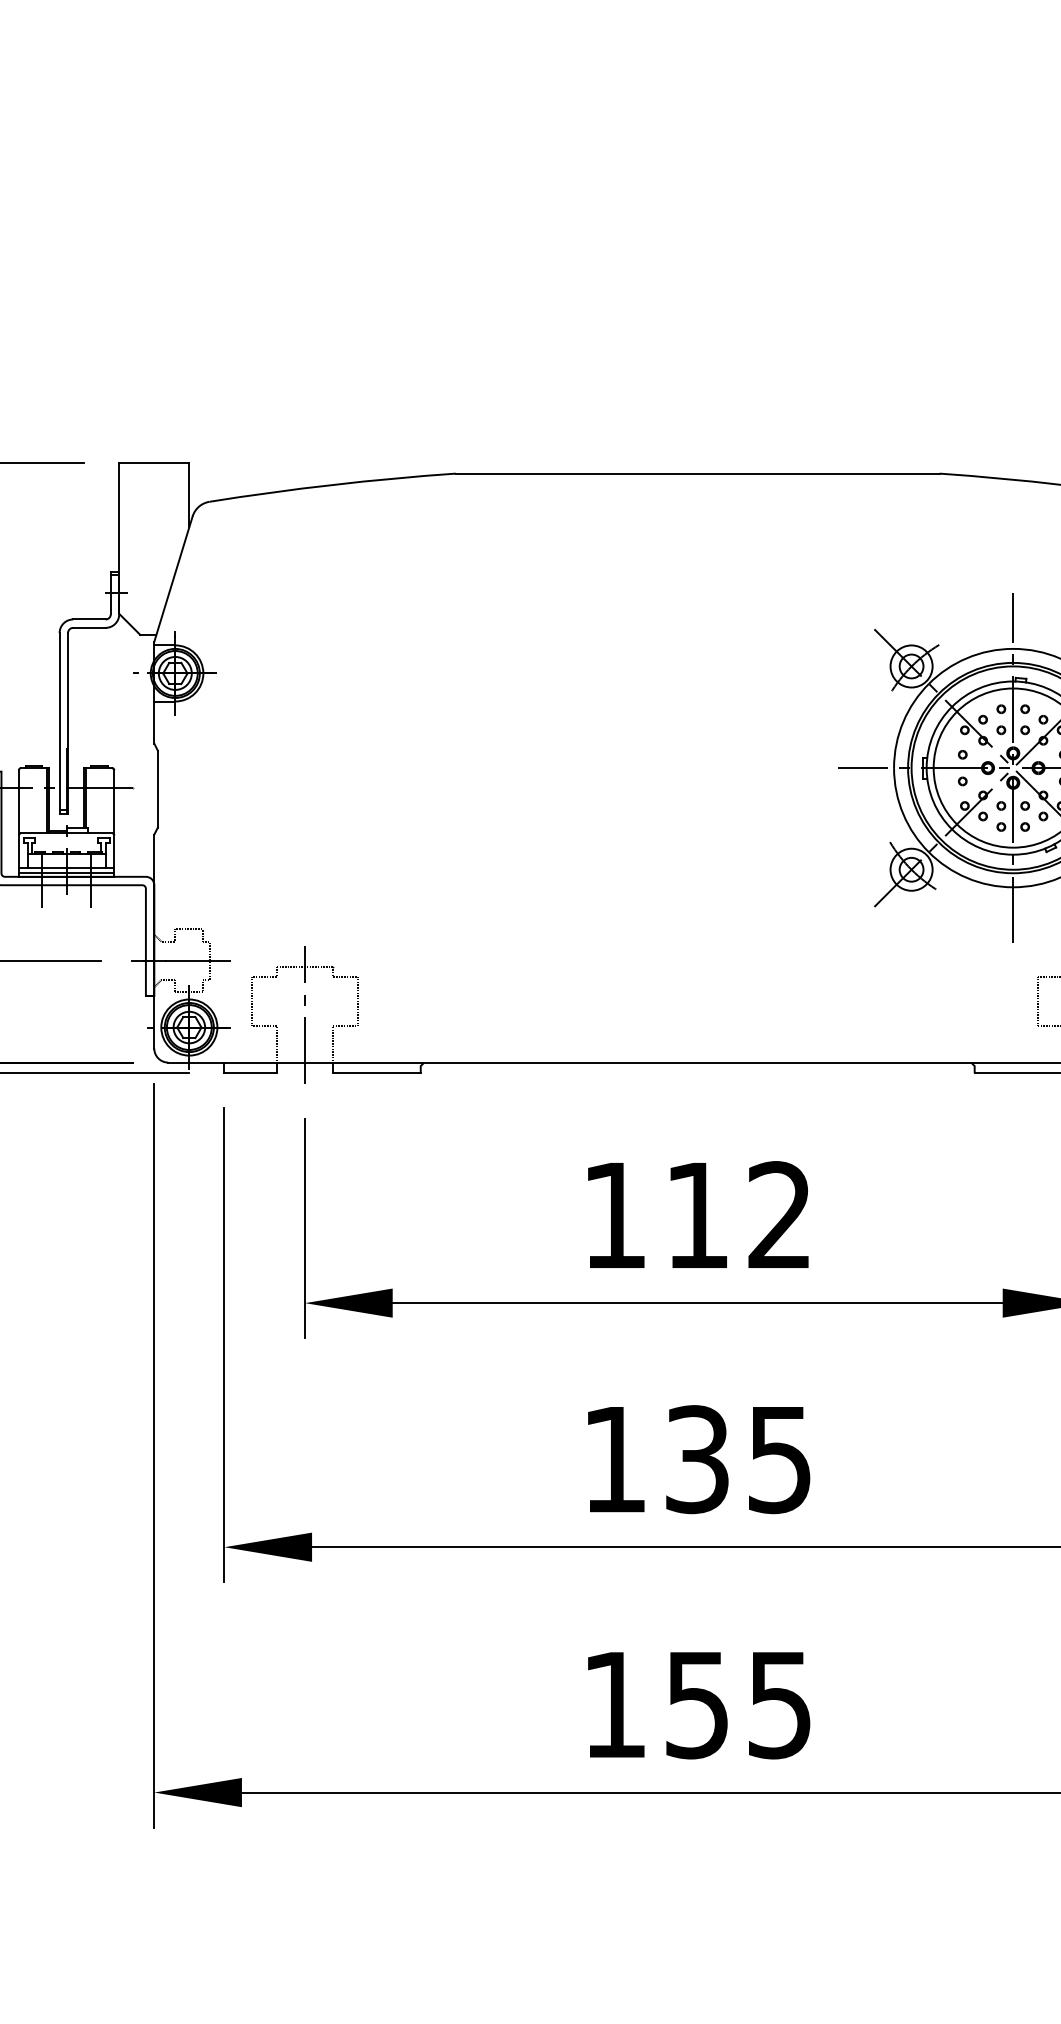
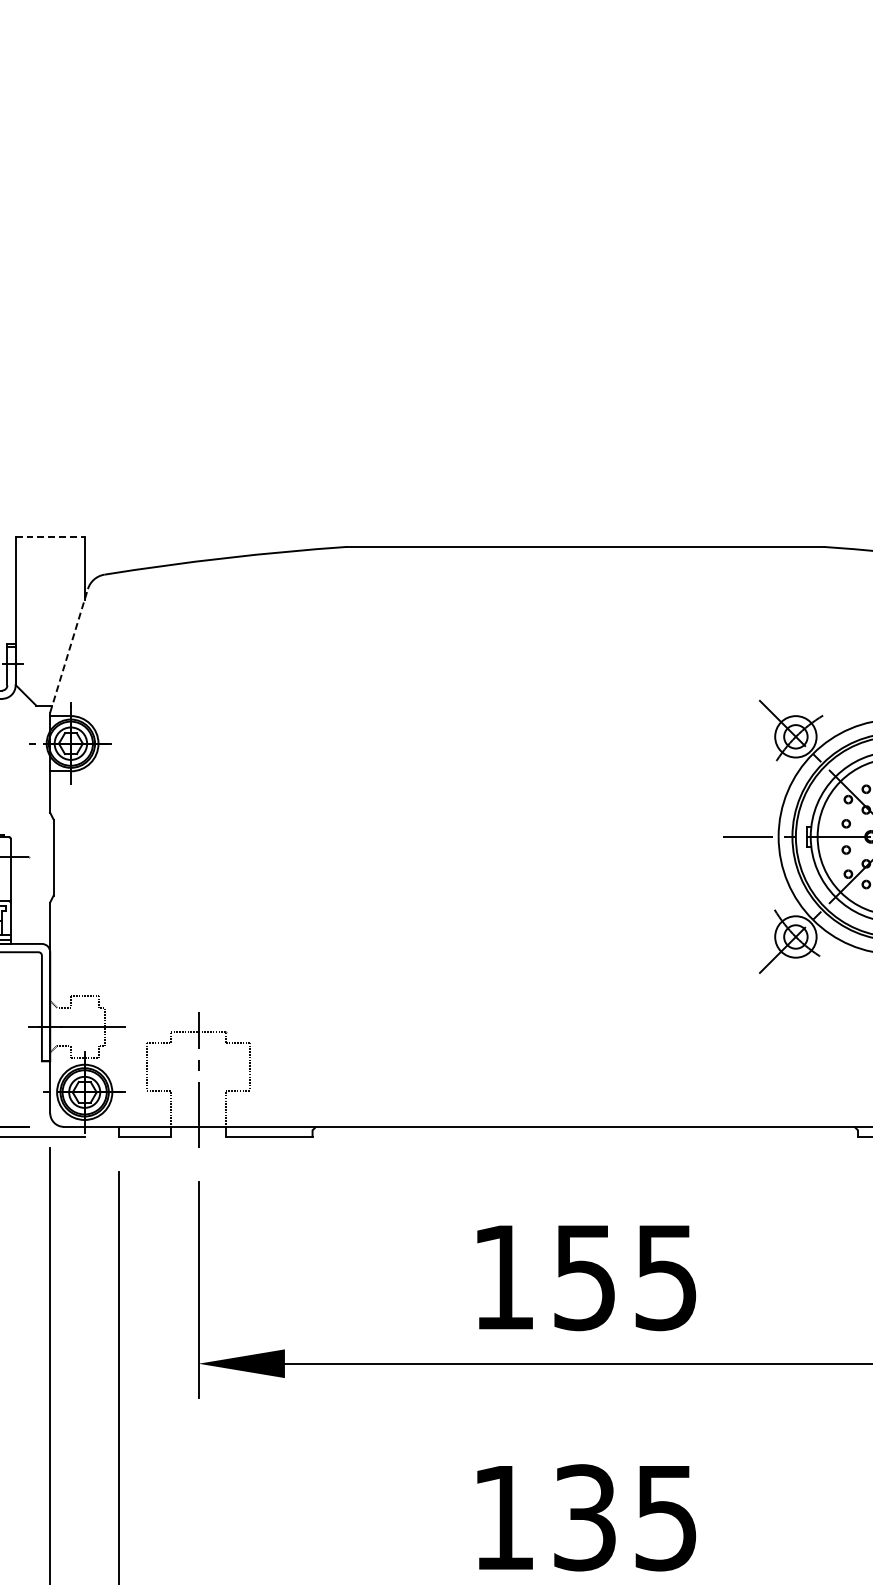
line: (154, 463) -> (50, 536), solid -> dashed
line: (173, 579) -> (69, 651), solid -> dashed
text: (738, 1215) -> (625, 1277), 112 -> 155

